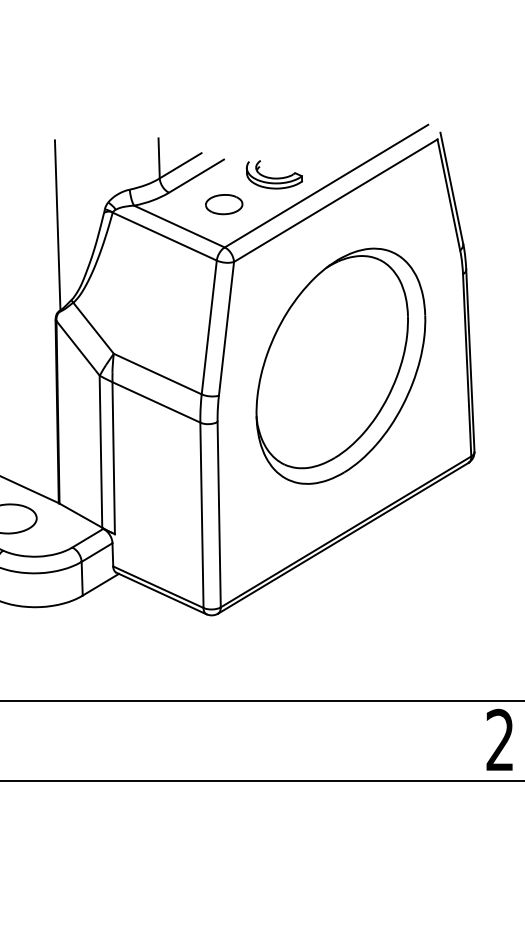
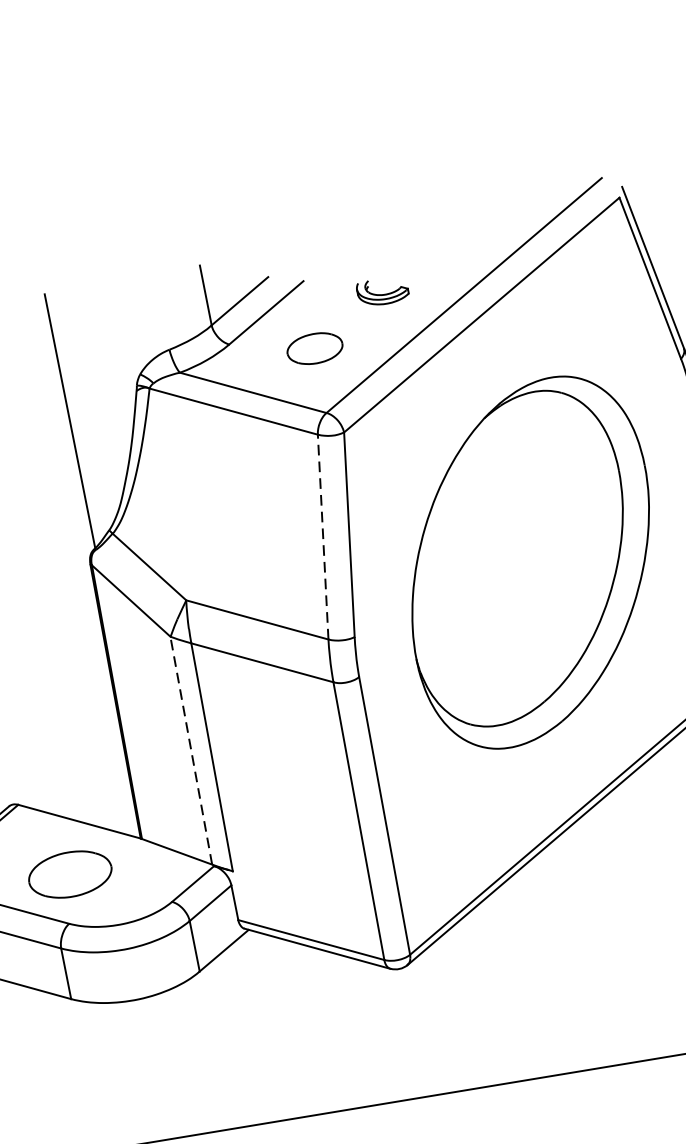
part: (273, 174) -> (381, 291), size x0.6
line: (209, 326) -> (323, 535), solid -> dashed
line: (100, 451) -> (190, 750), solid -> dashed

